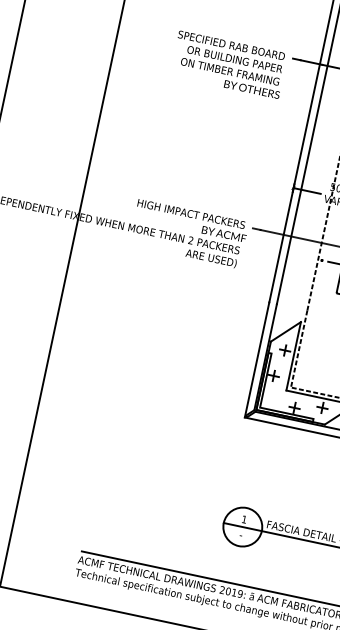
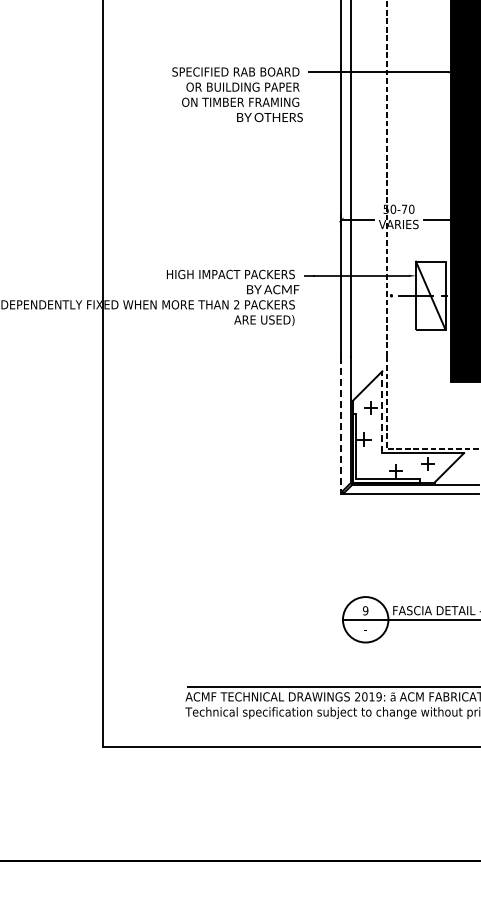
line: (293, 356) -> (382, 412), solid -> dashed
line: (257, 360) -> (341, 425), solid -> dashed
text: (244, 519) -> (365, 610), 1 -> 9

